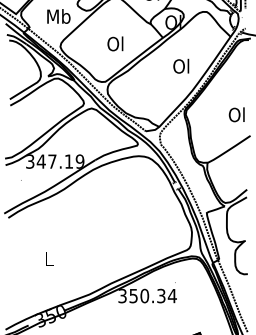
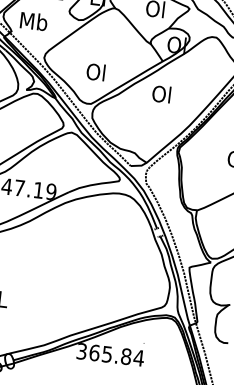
text: (58, 16) -> (33, 21), moved
text: (115, 43) -> (96, 71), moved
text: (181, 65) -> (162, 93), moved
text: (147, 295) -> (110, 354), 350.34 -> 365.84

